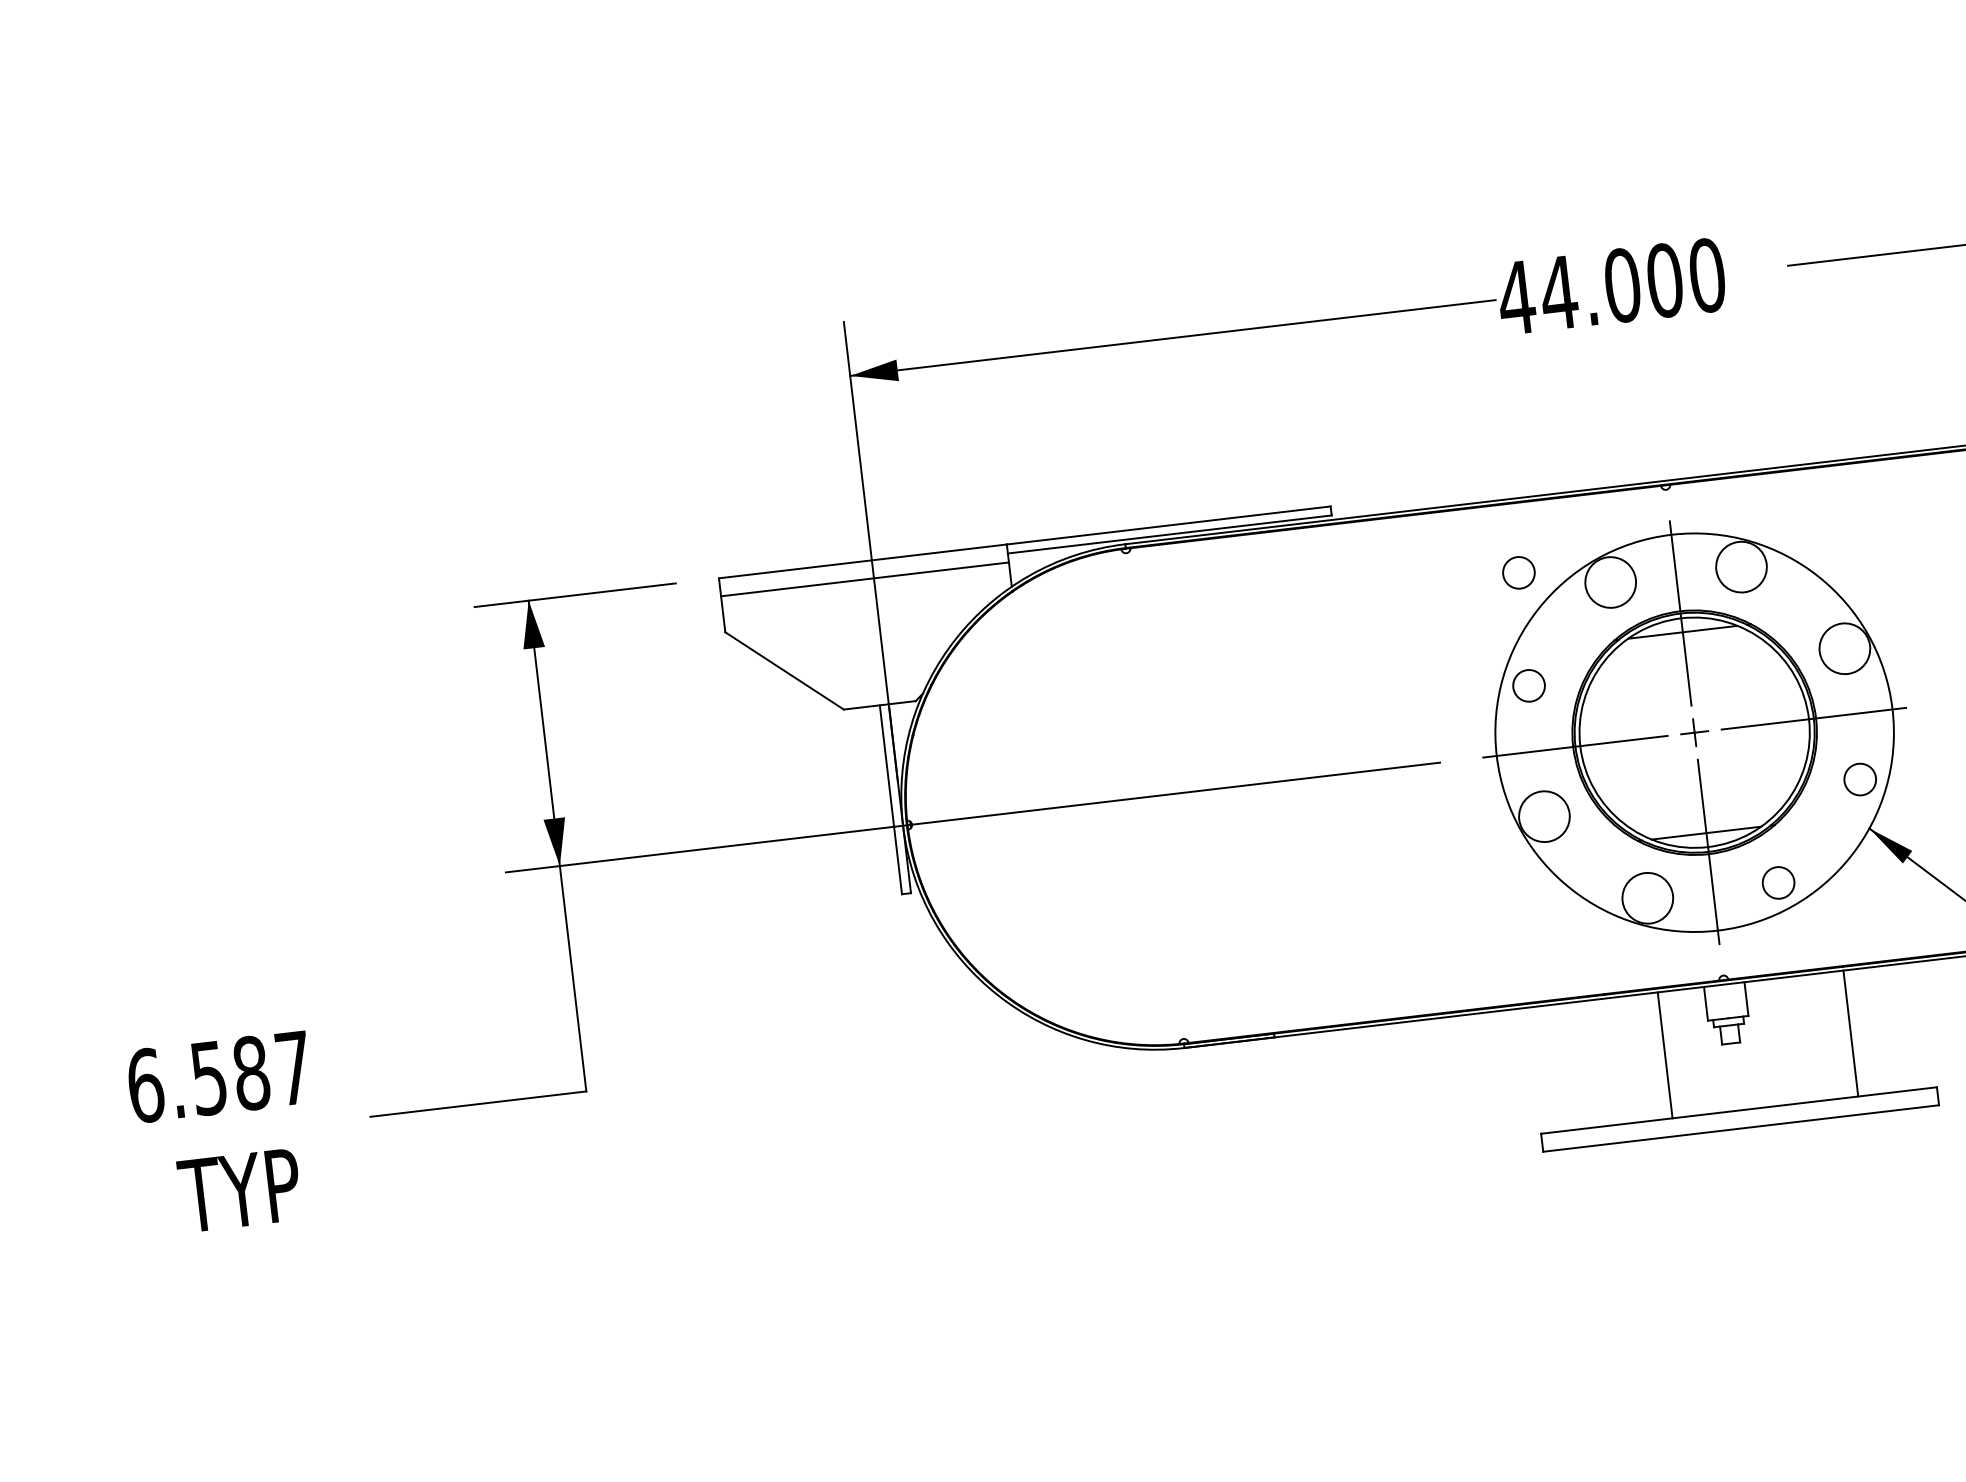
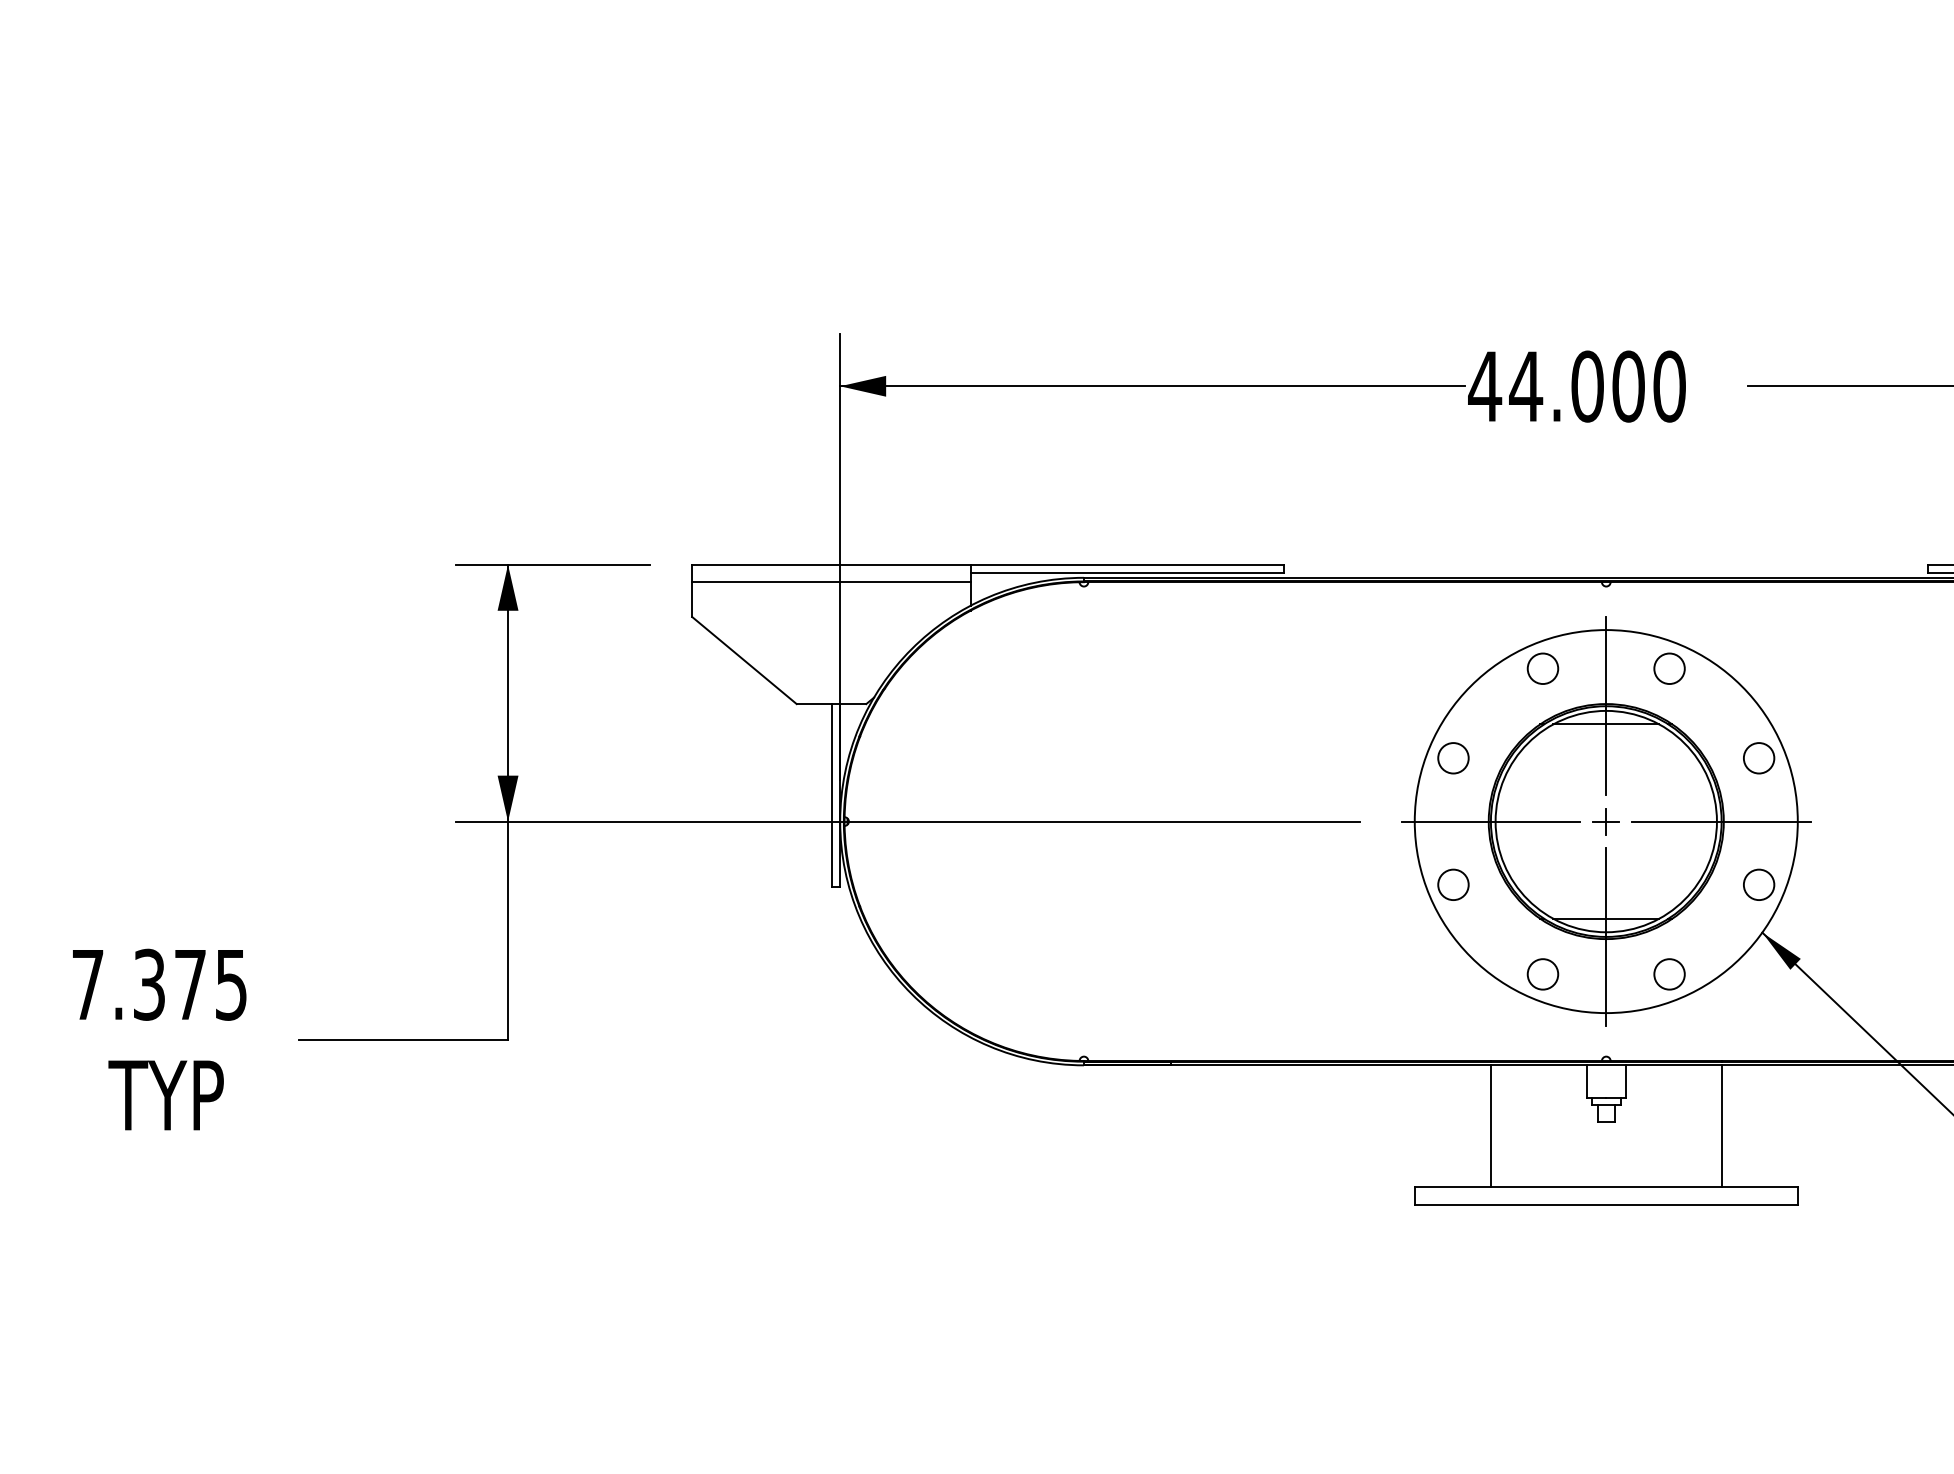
circle: (1741, 566) -> (1669, 668), size x0.62
circle: (1519, 573) -> (1456, 649), removed
circle: (1610, 582) -> (1542, 668), size x0.62
circle: (1844, 649) -> (1758, 758), size x0.62
circle: (1544, 816) -> (1453, 884), size x0.62
circle: (1647, 898) -> (1542, 974), size x0.62
line: (1664, 1055) -> (1490, 1126), moved
text: (219, 1076) -> (159, 984), 6.587 -> 7.375

